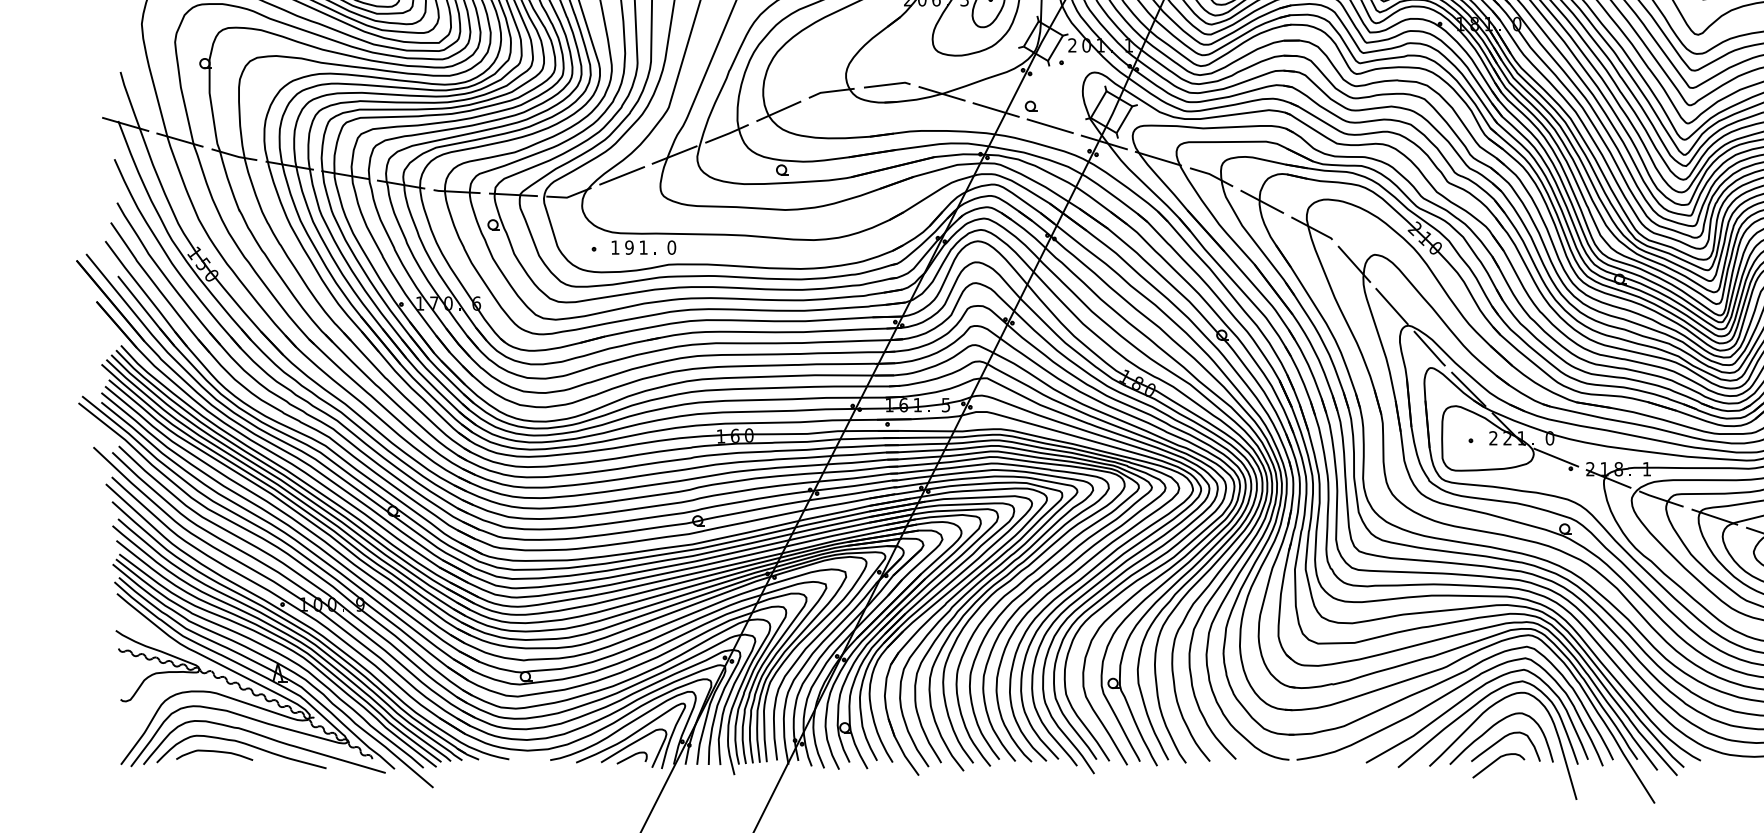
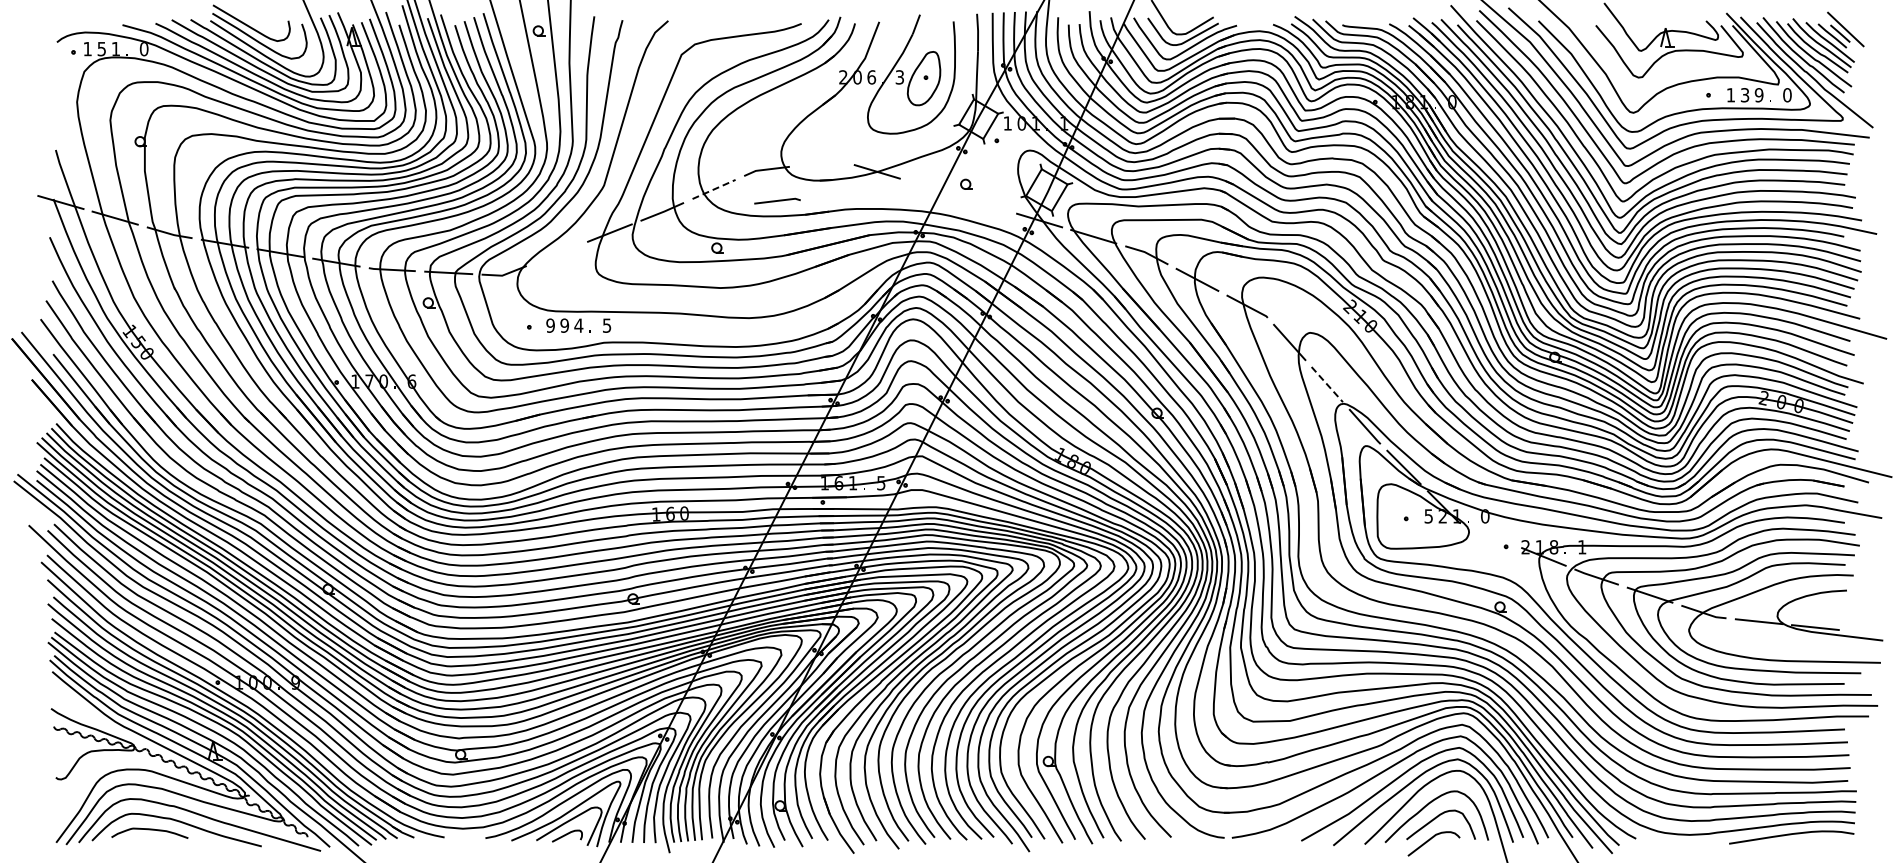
text: (1072, 45) -> (1007, 123), 2 -> 1
line: (887, 84) -> (777, 200), moved
line: (995, 109) -> (930, 187), removed
line: (779, 111) -> (714, 189), solid -> dashed
line: (1050, 126) -> (985, 204), removed
line: (622, 175) -> (557, 253), removed
text: (615, 247) -> (550, 325), 1 -> 9
text: (643, 247) -> (578, 325), 1 -> 4
text: (671, 247) -> (606, 325), 0 -> 5
line: (1392, 306) -> (1327, 384), solid -> dashed
text: (1493, 438) -> (1428, 516), 2 -> 5
line: (1556, 457) -> (1491, 535), removed

